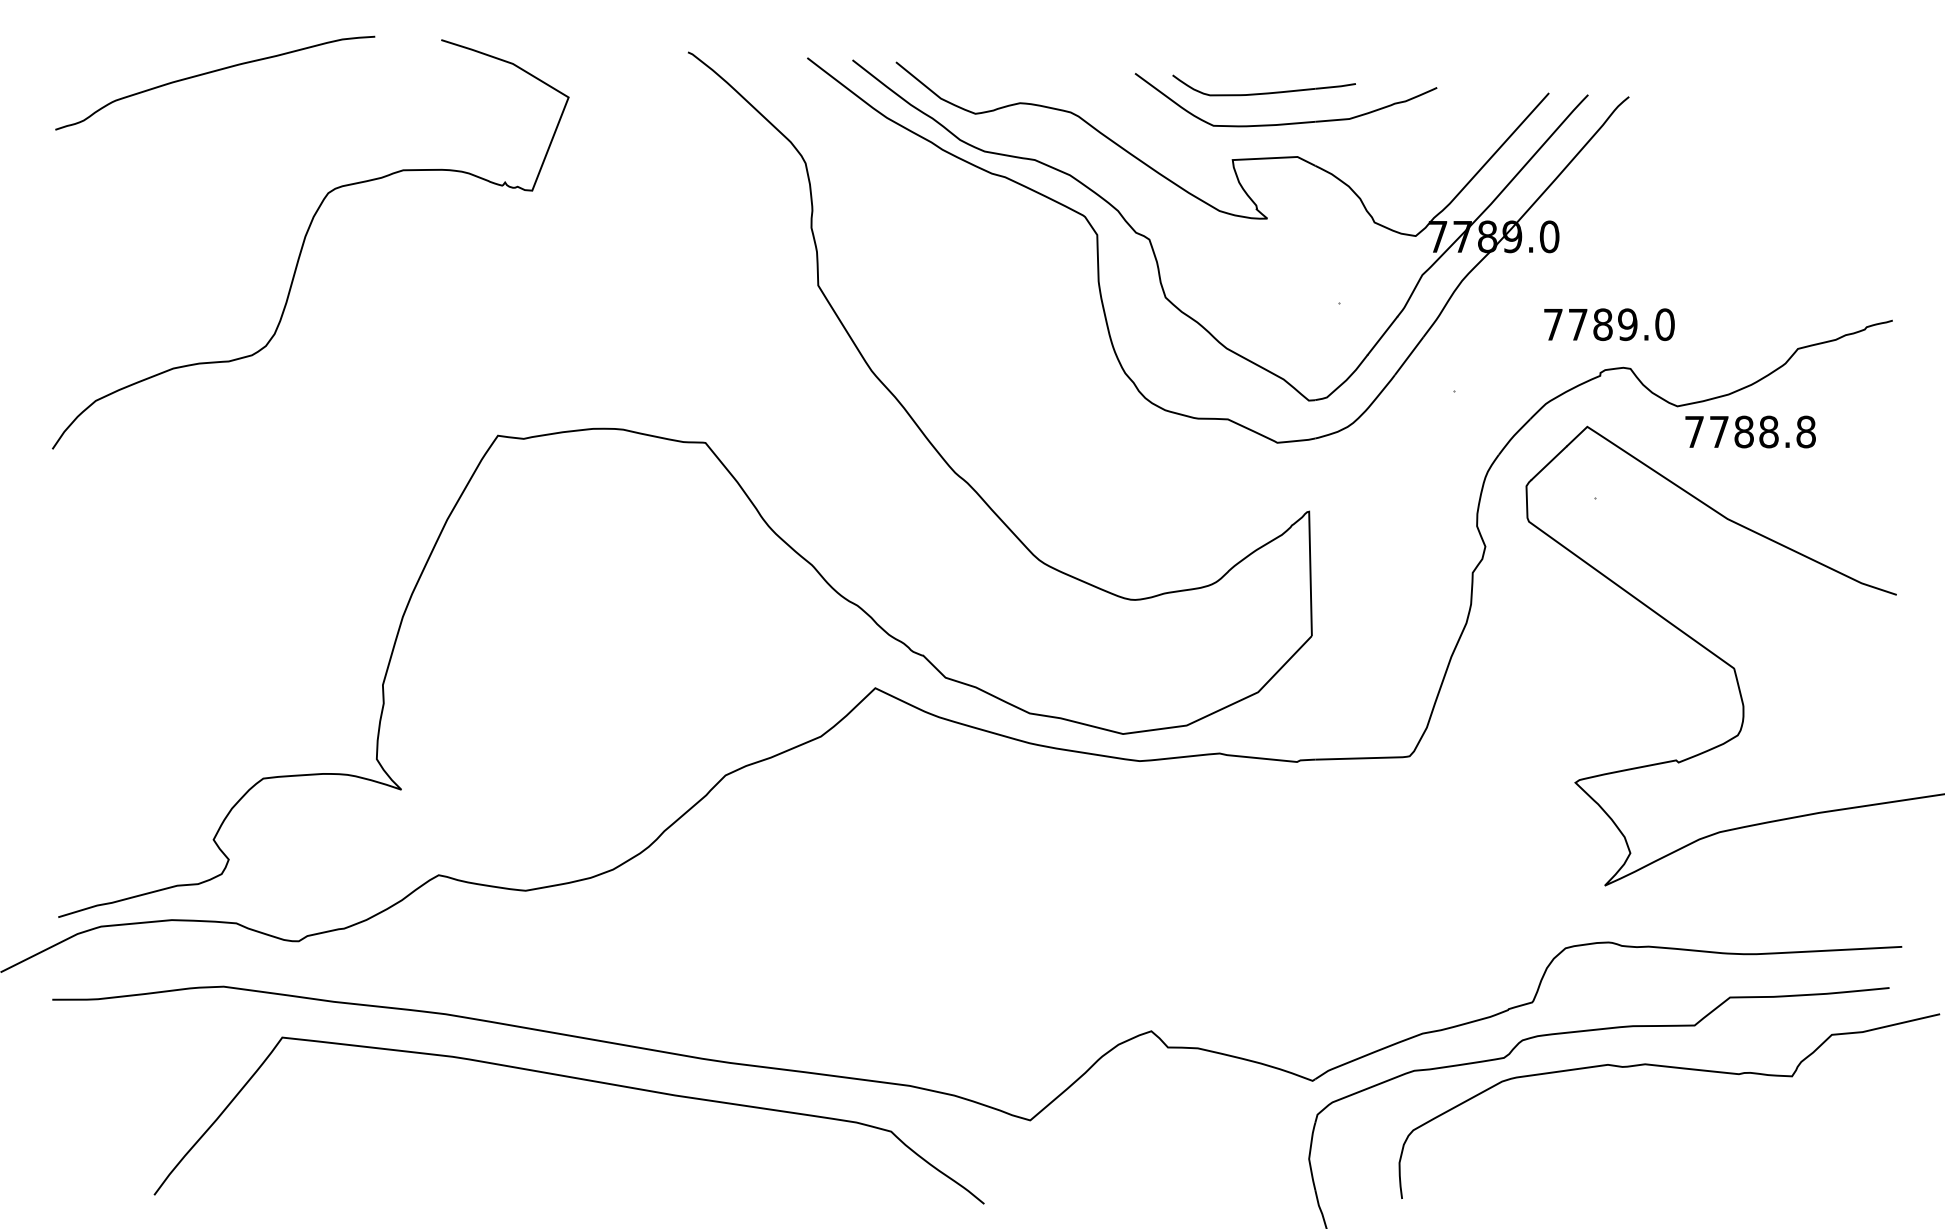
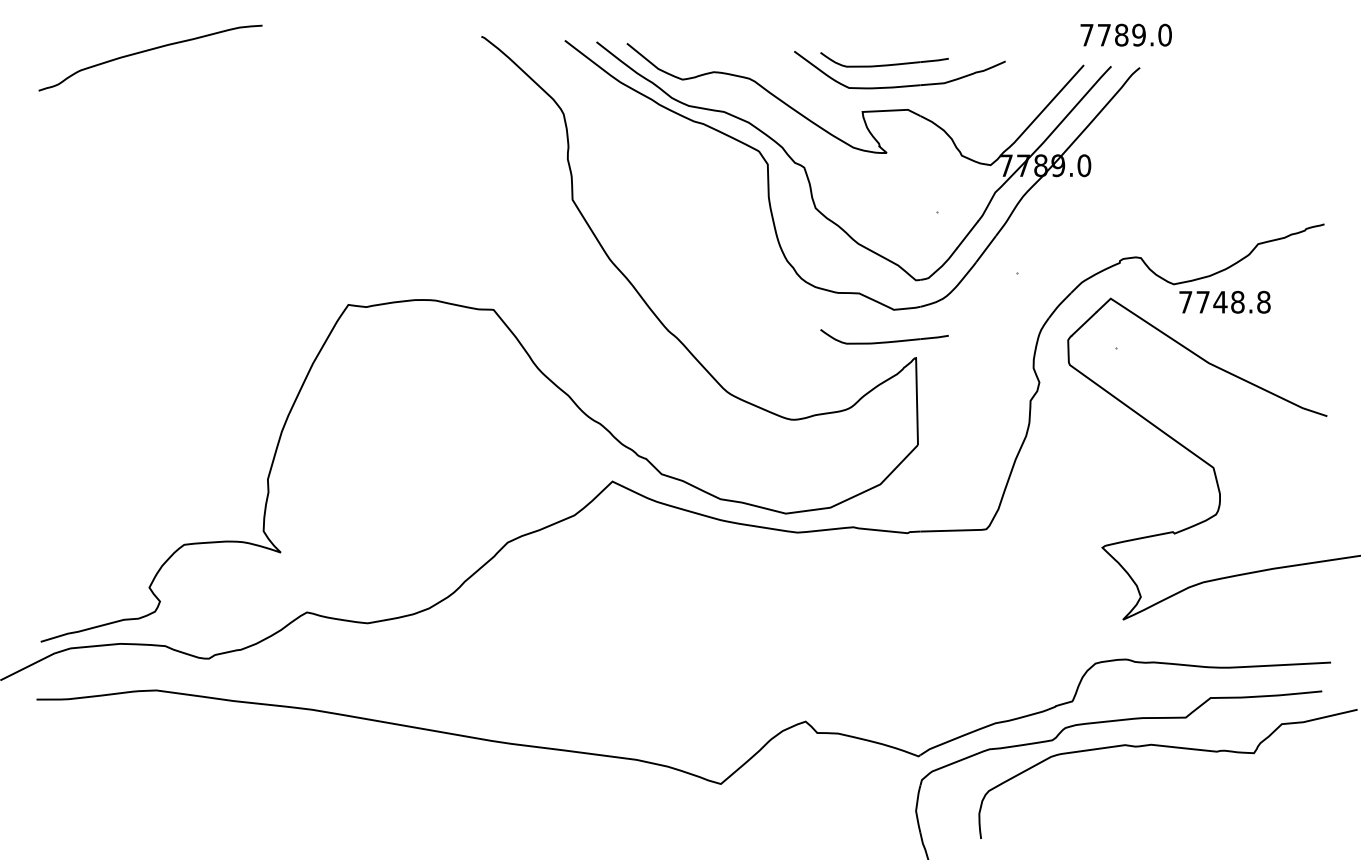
curve: (305, 243) -> (213, 170), removed
text: (1608, 323) -> (1125, 34), moved
text: (1744, 430) -> (1220, 301), 7788.8 -> 7748.8
part: (1264, 480) -> (884, 336), added
curve: (573, 1079) -> (401, 755), removed

